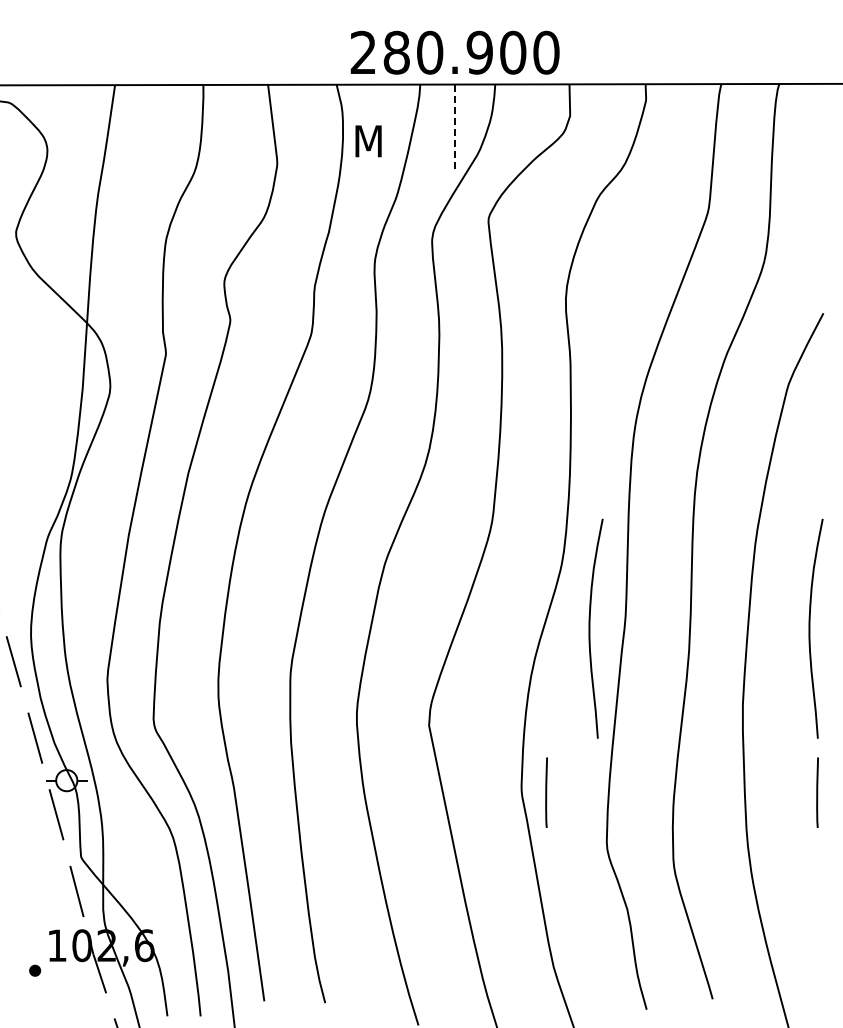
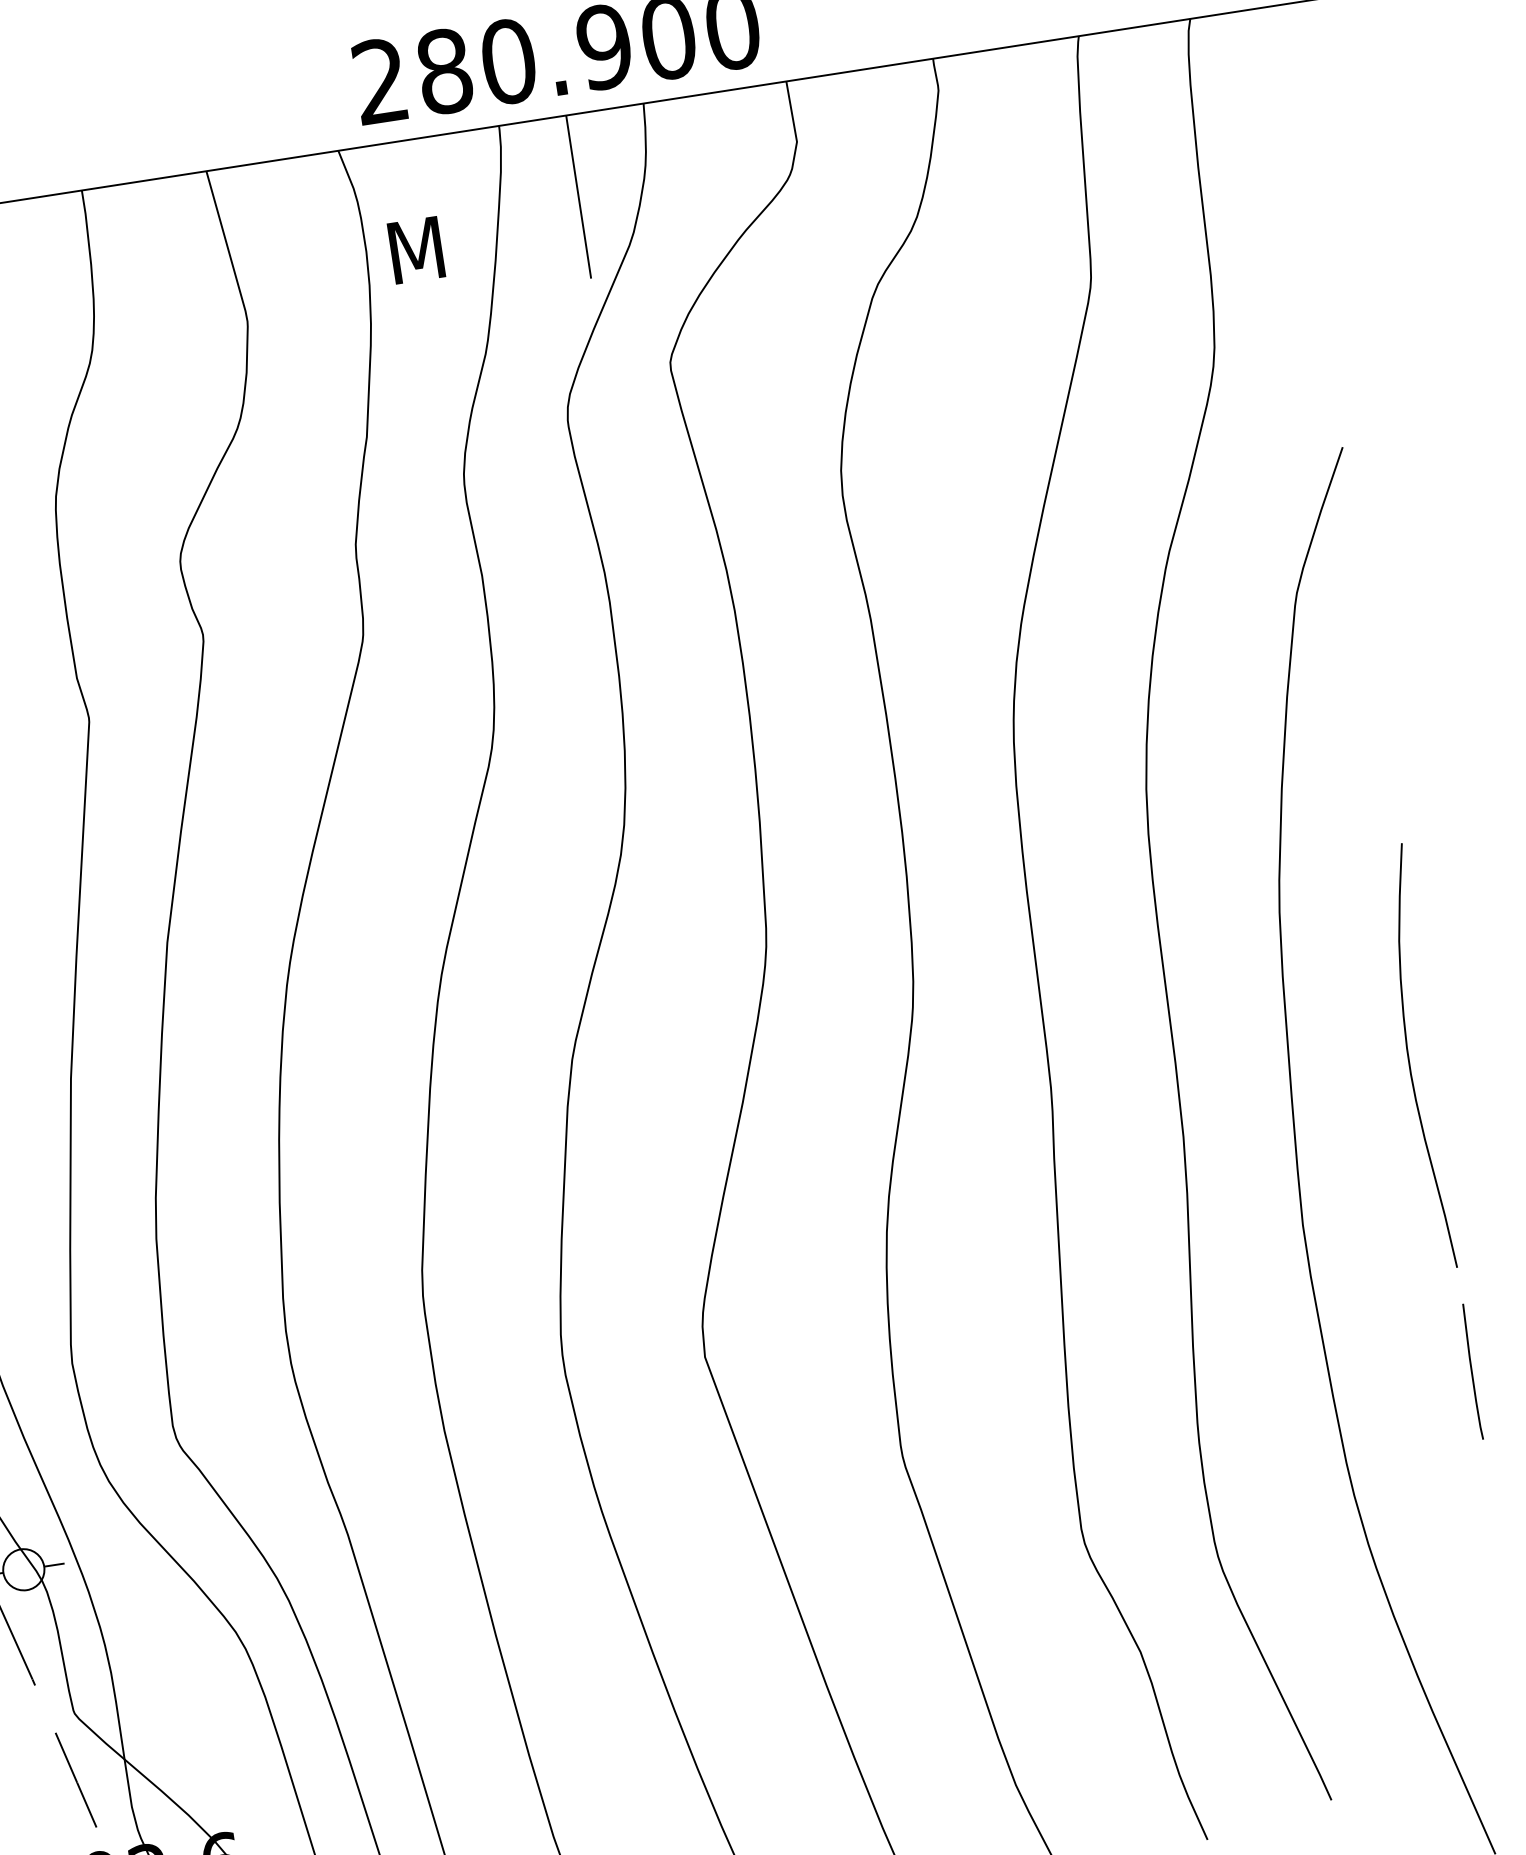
line: (455, 127) -> (579, 198), dashed -> solid
curve: (590, 628) -> (987, 1122), removed
line: (546, 792) -> (950, 1451), removed

